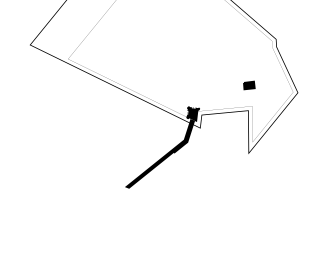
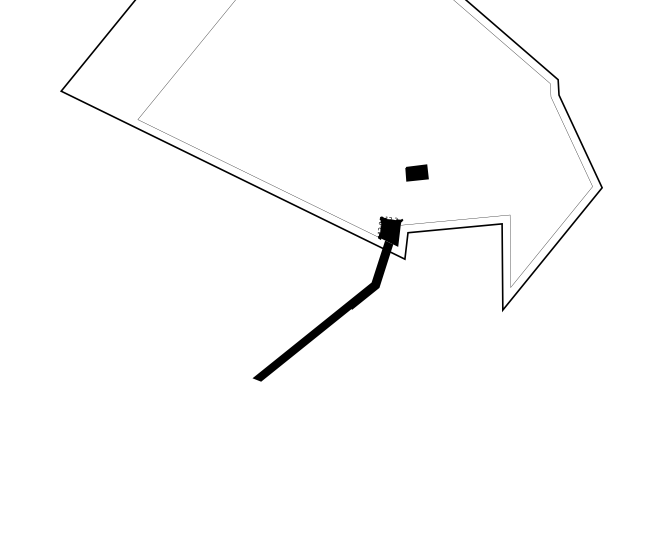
part: (249, 85) -> (417, 173), moved

